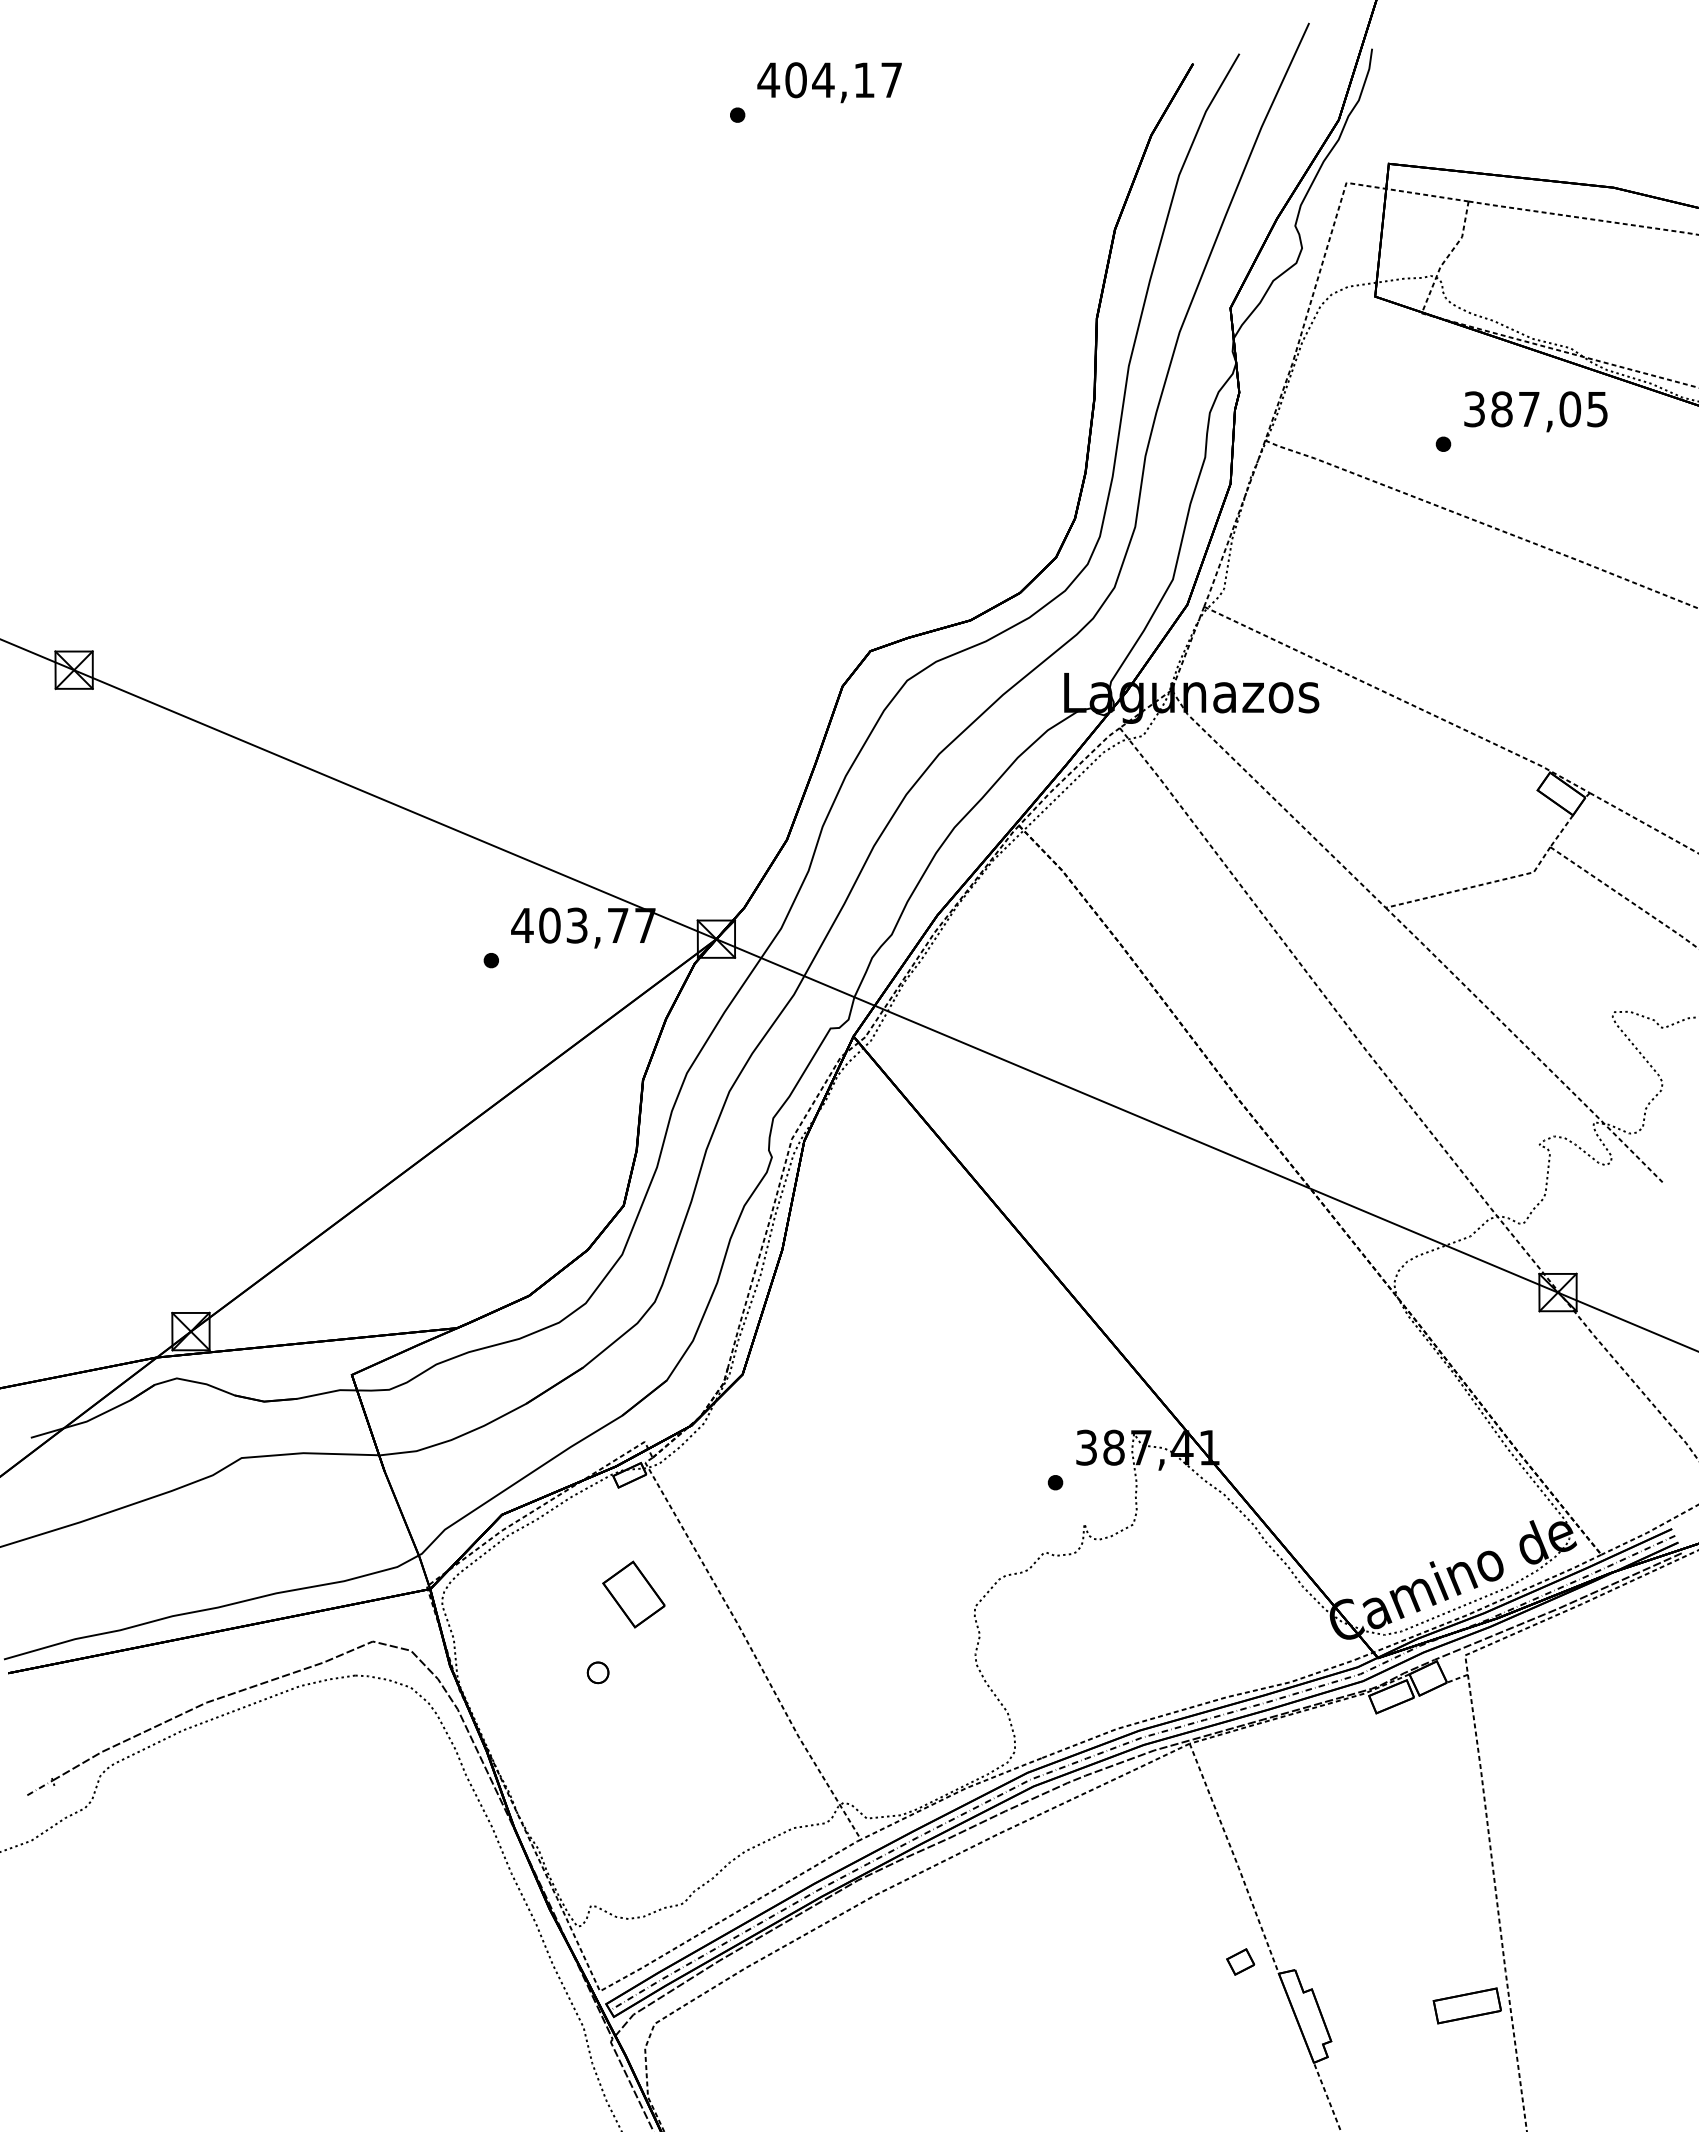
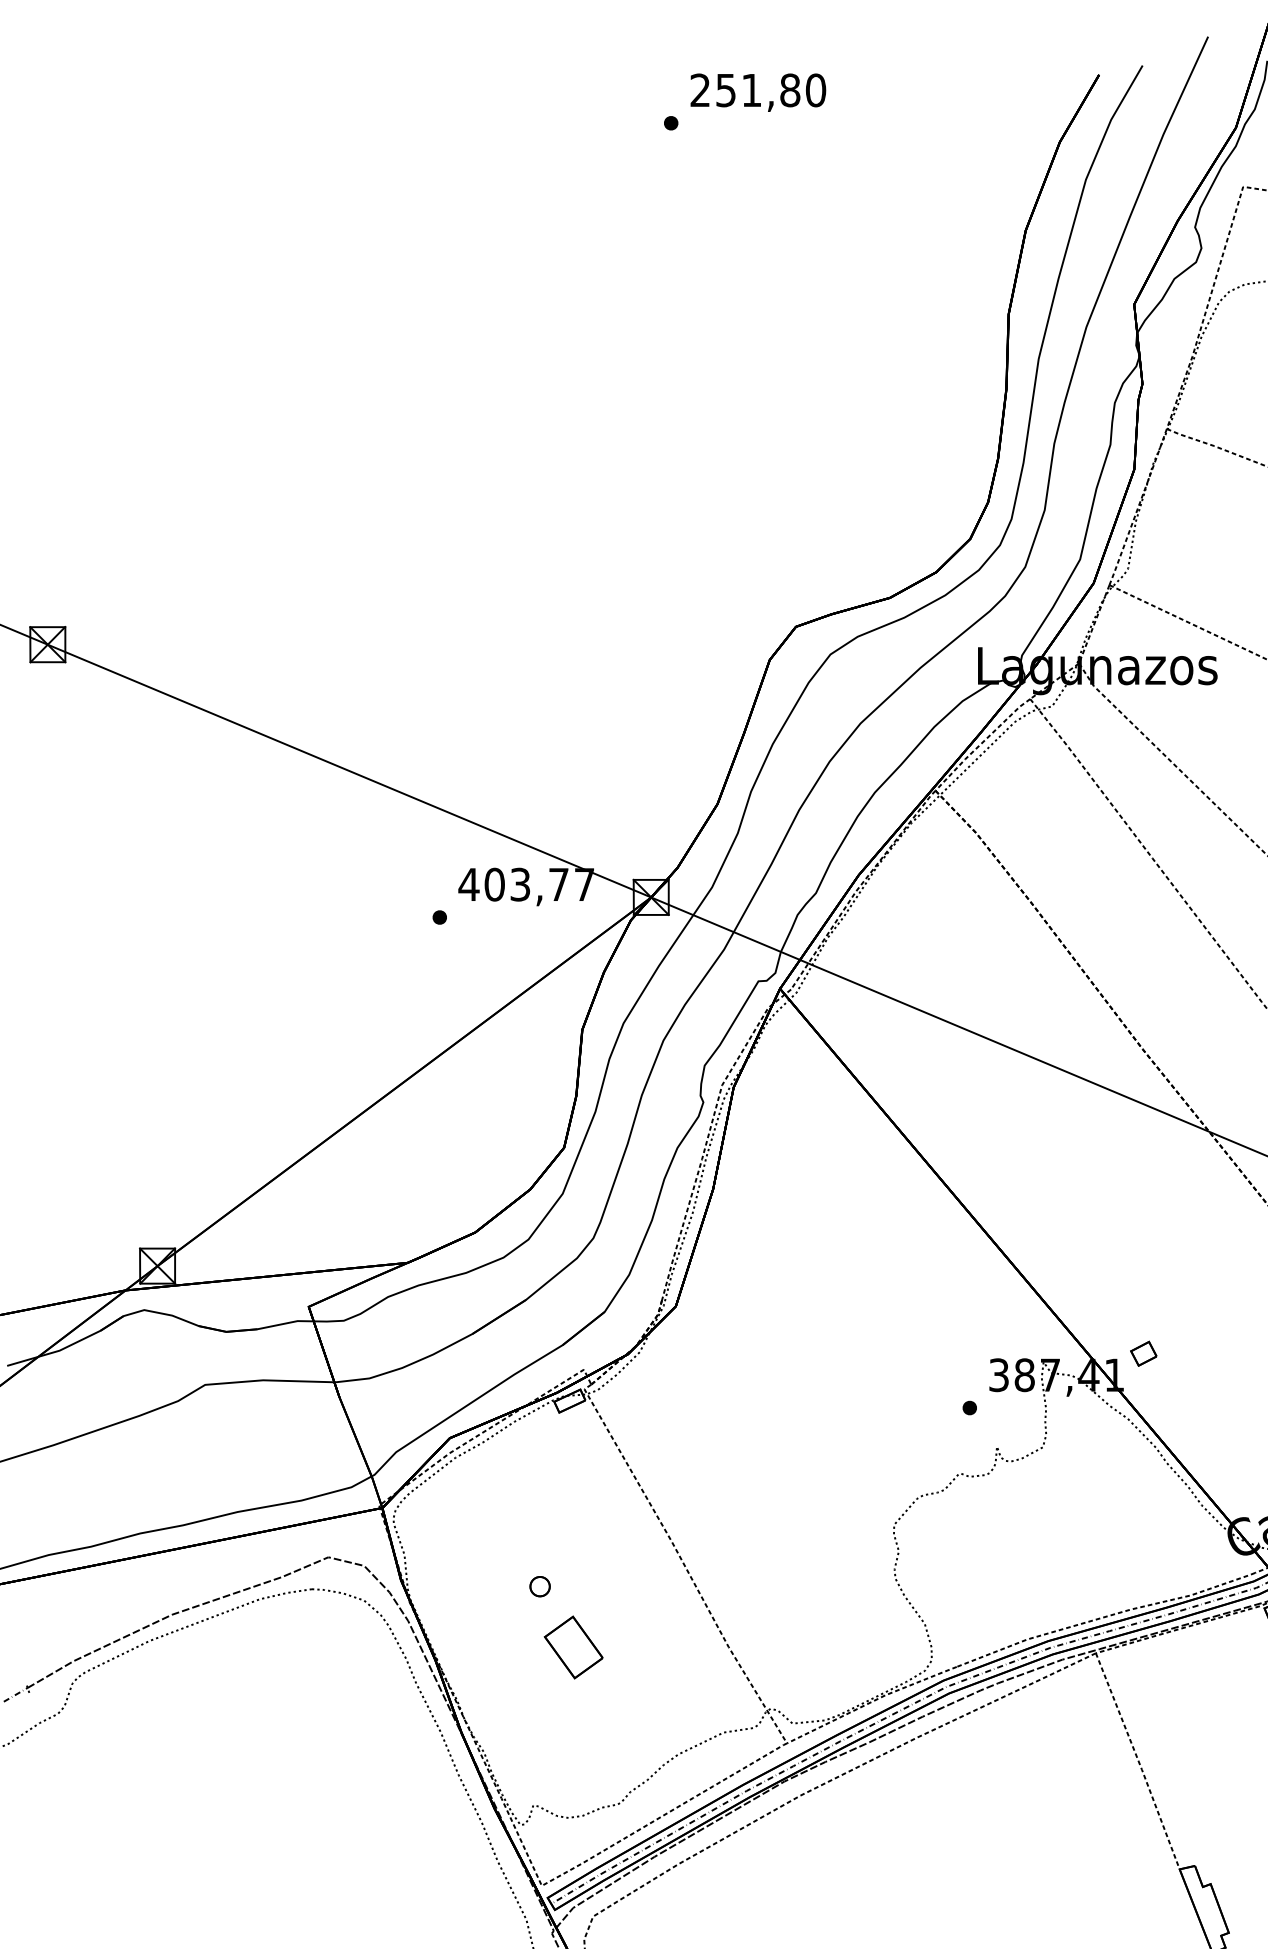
text: (829, 80) -> (757, 90), 404,17 -> 251,80
part: (633, 1594) -> (573, 1647), moved
part: (1240, 1961) -> (1143, 1353), moved

